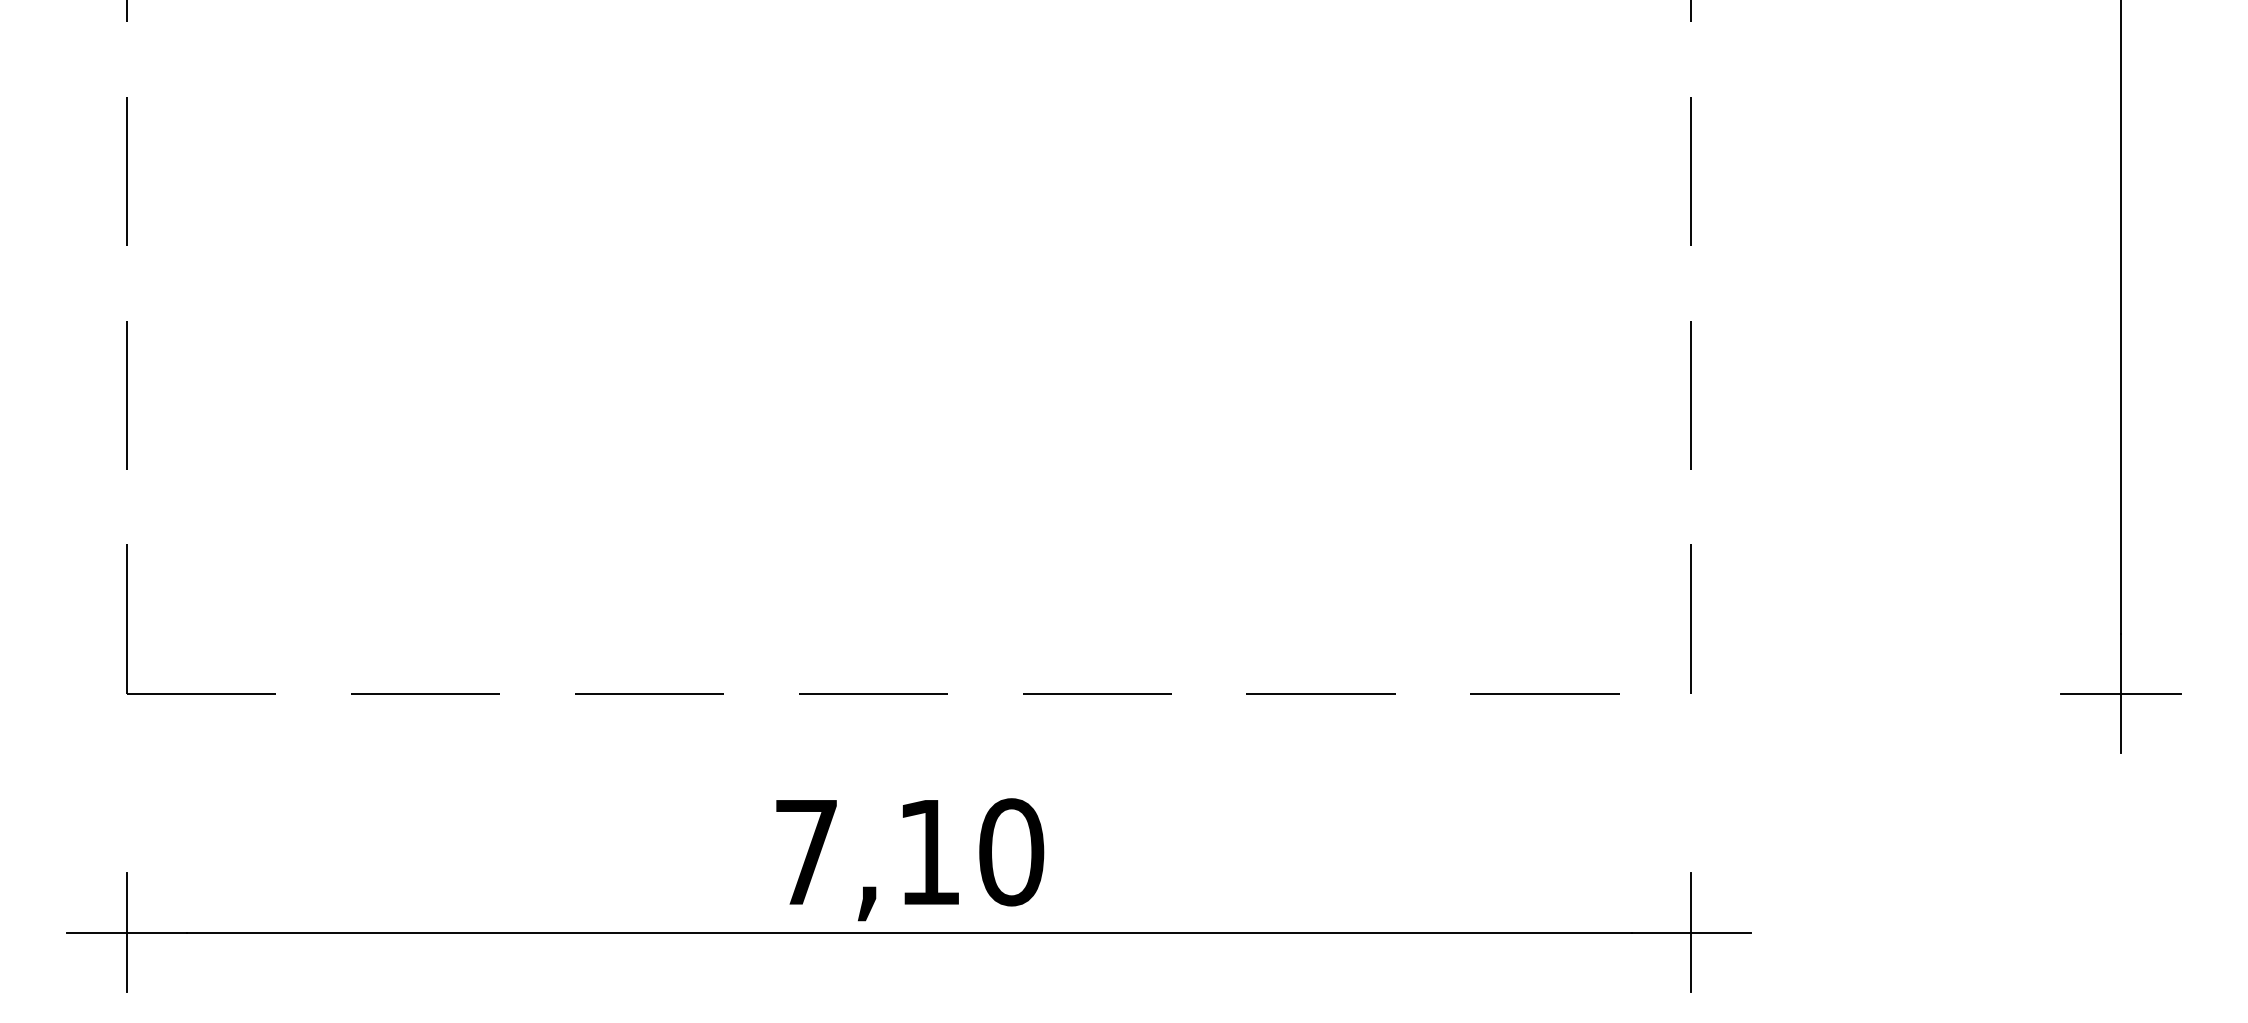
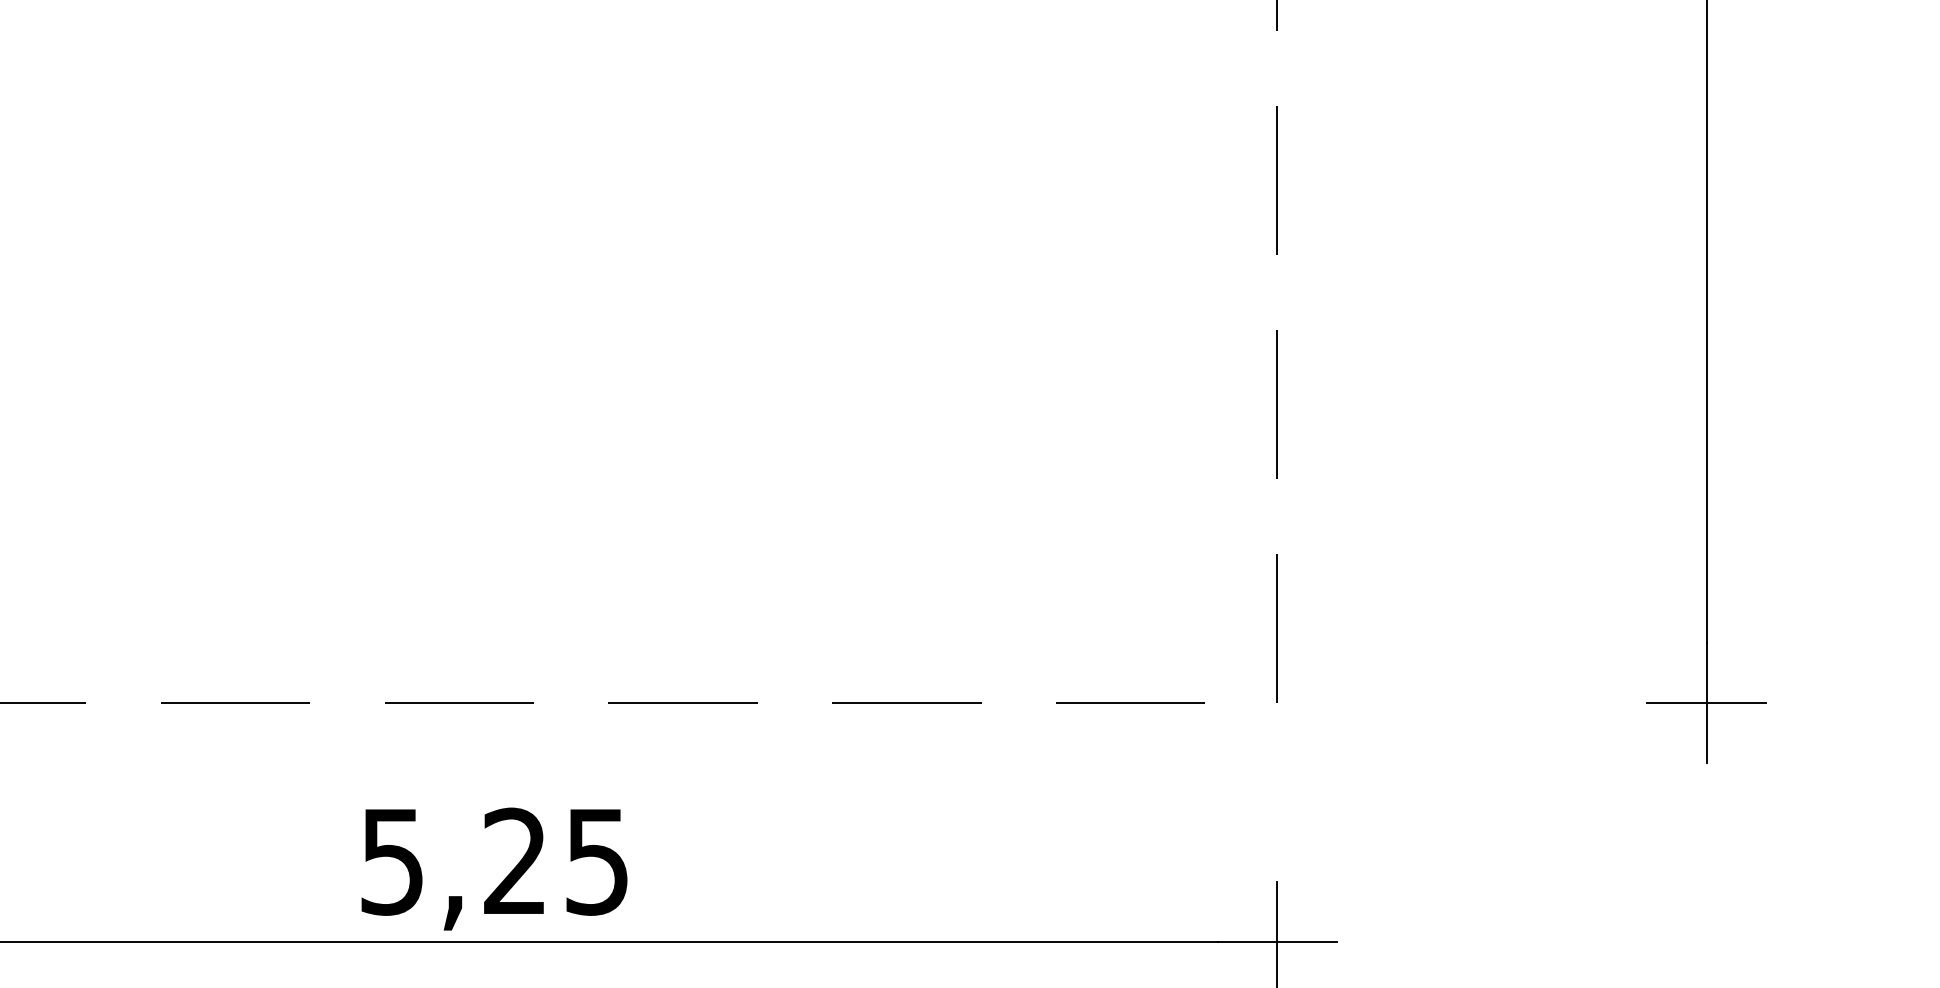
text: (909, 852) -> (495, 861), 7,10 -> 5,25

